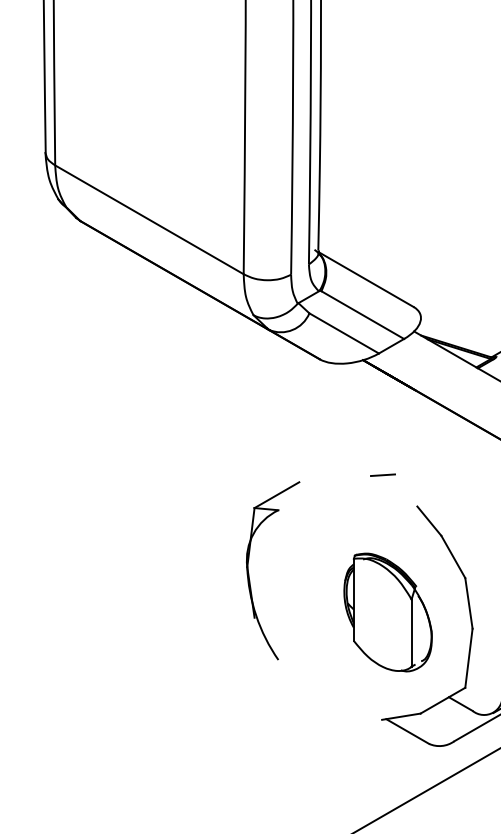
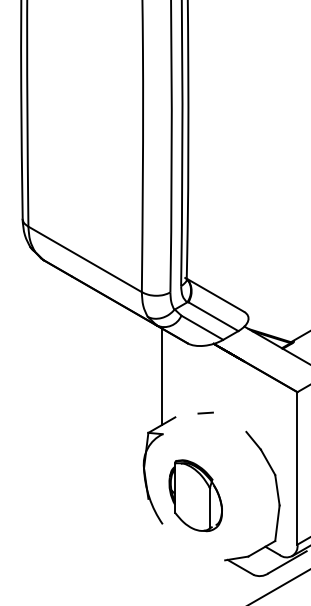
line: (276, 414) -> (161, 376), added
line: (382, 474) -> (205, 412), moved
part: (387, 612) -> (195, 495), moved

